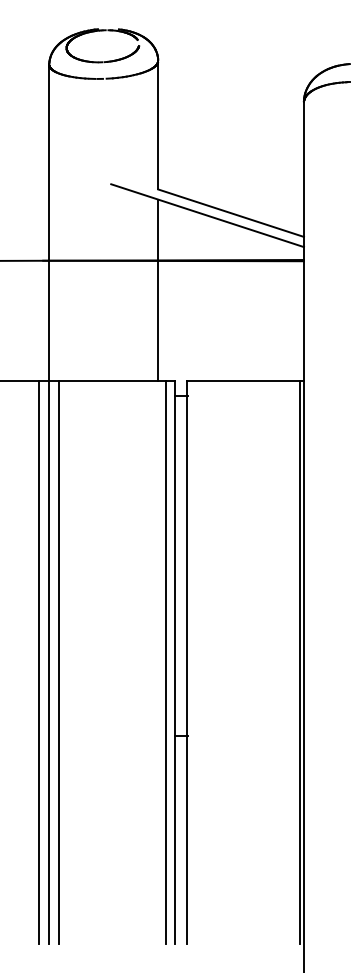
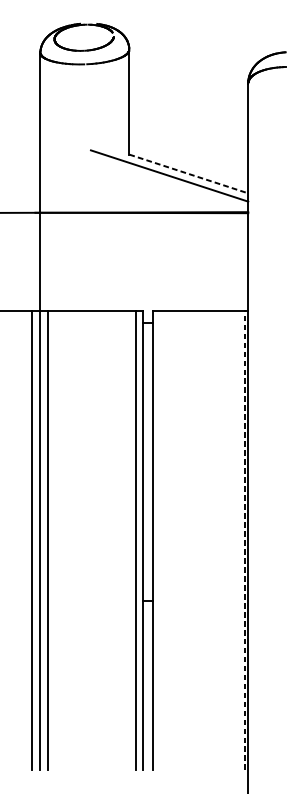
line: (231, 213) -> (189, 174), solid -> dashed
line: (158, 290) -> (129, 237), removed
line: (299, 661) -> (244, 539), solid -> dashed

